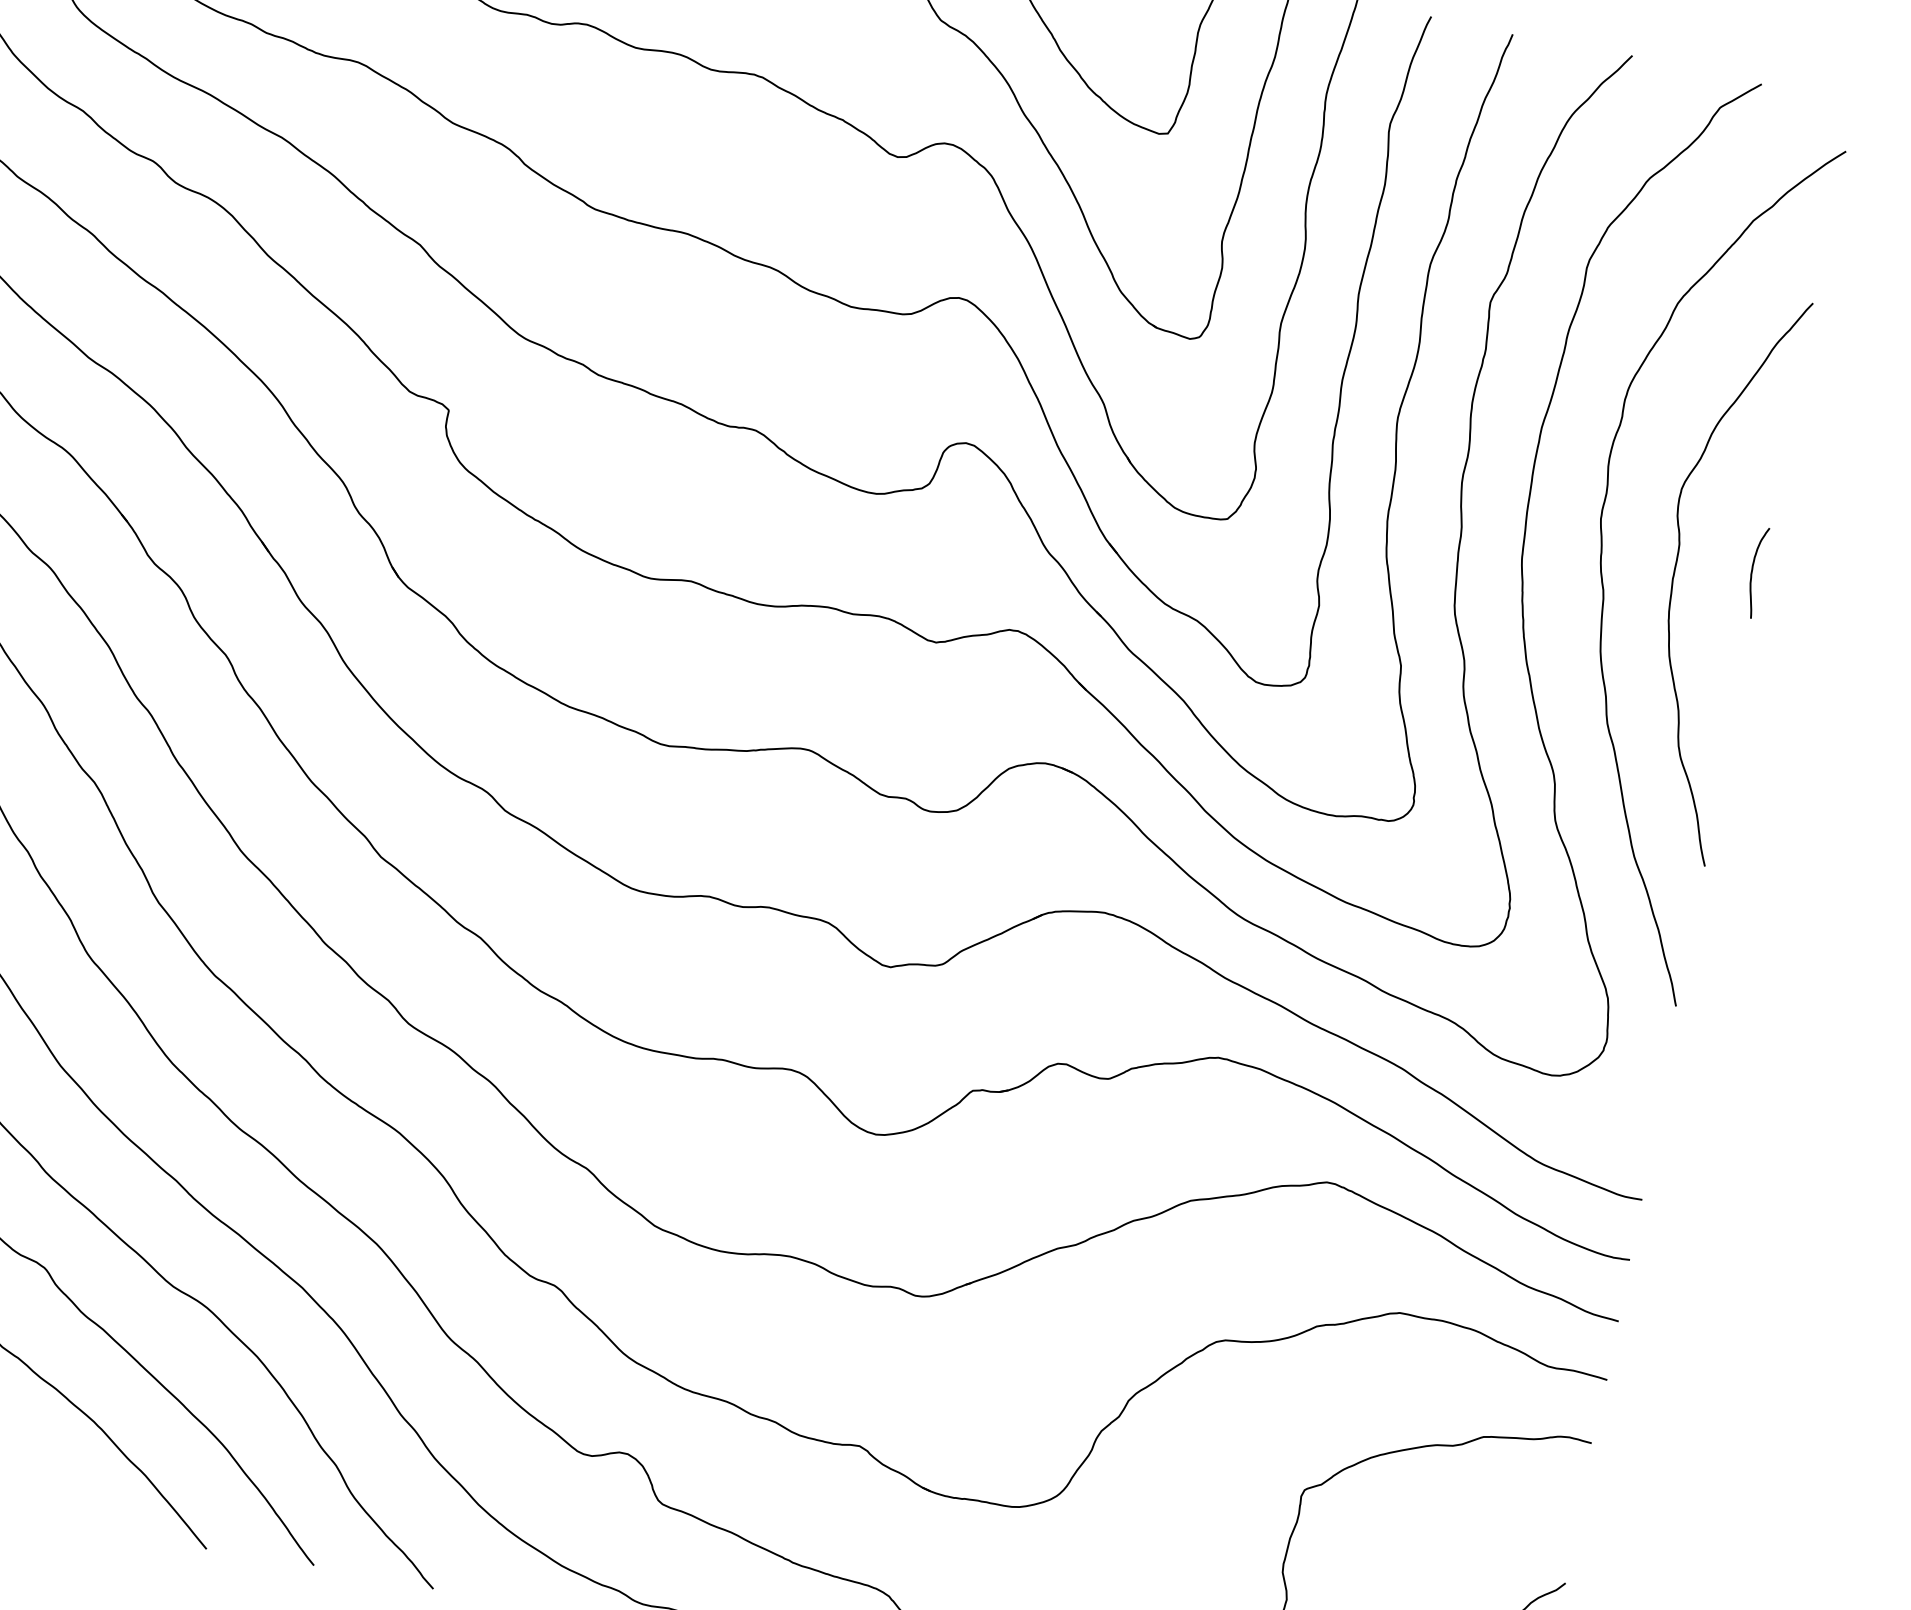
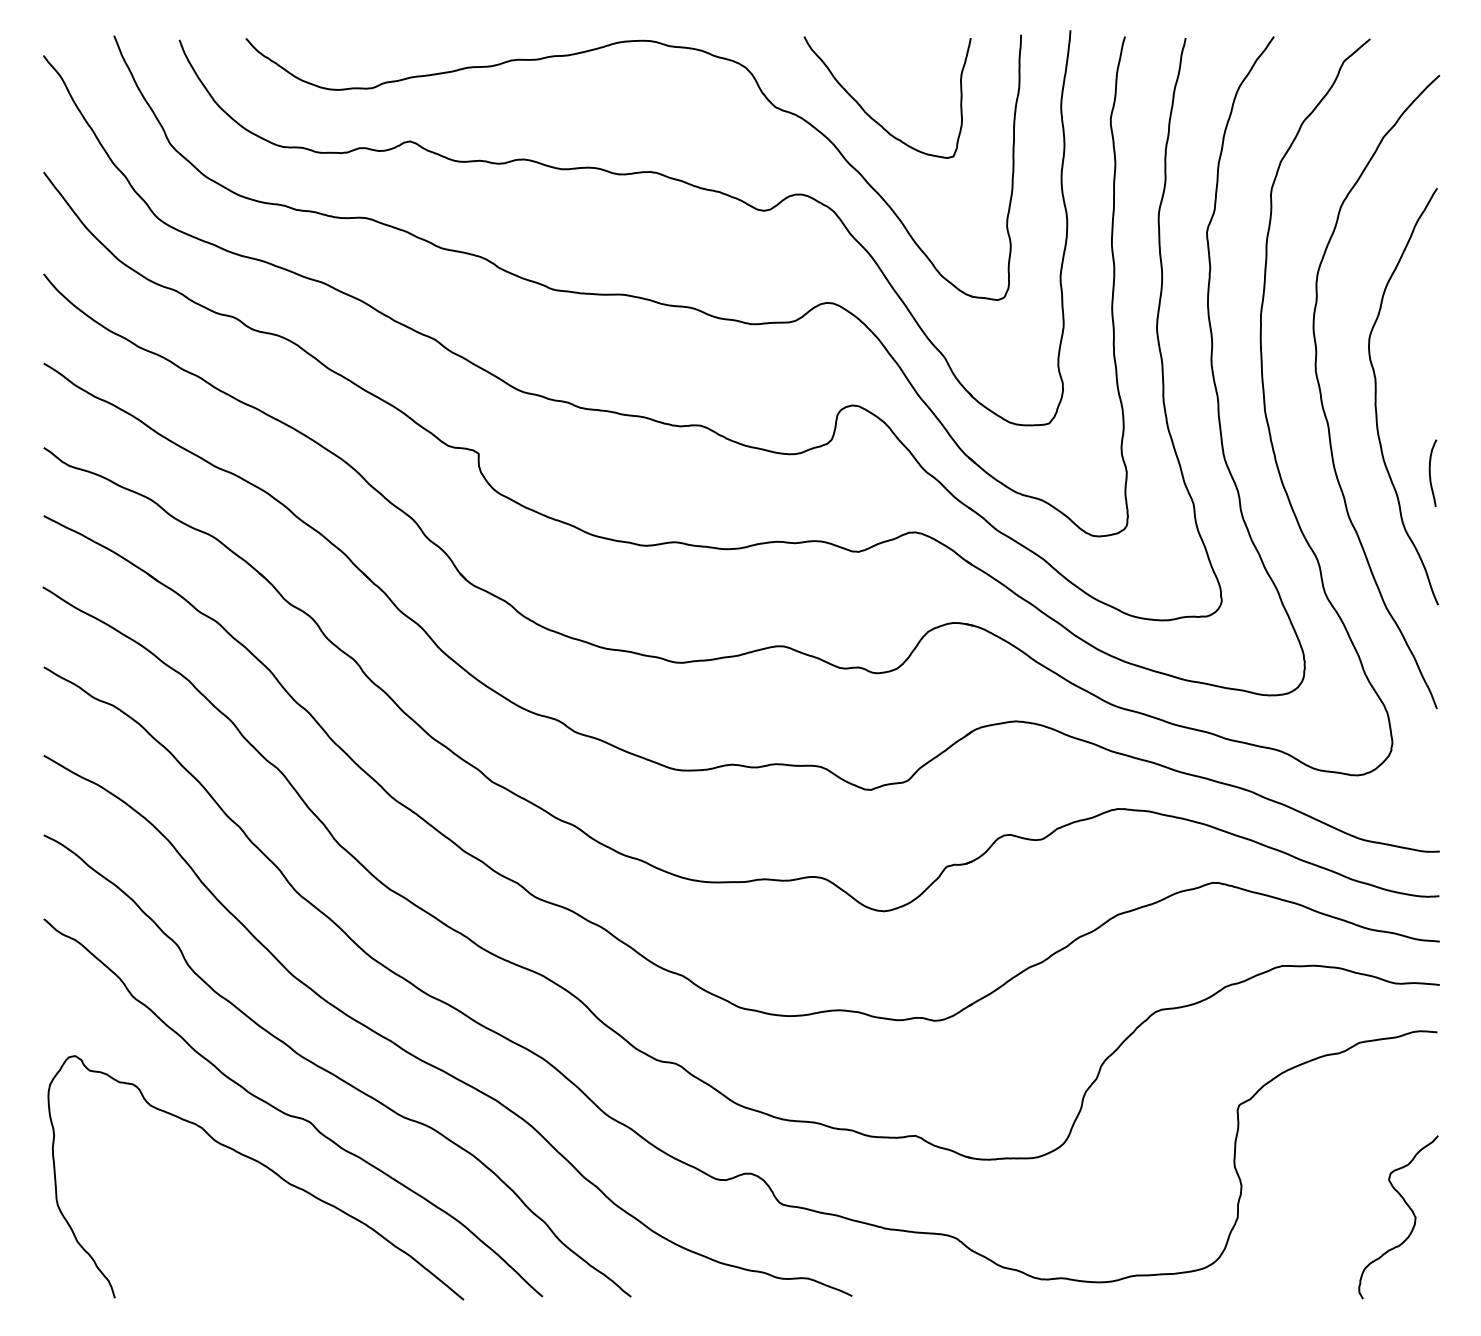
curve: (1752, 570) -> (1430, 472), moved

